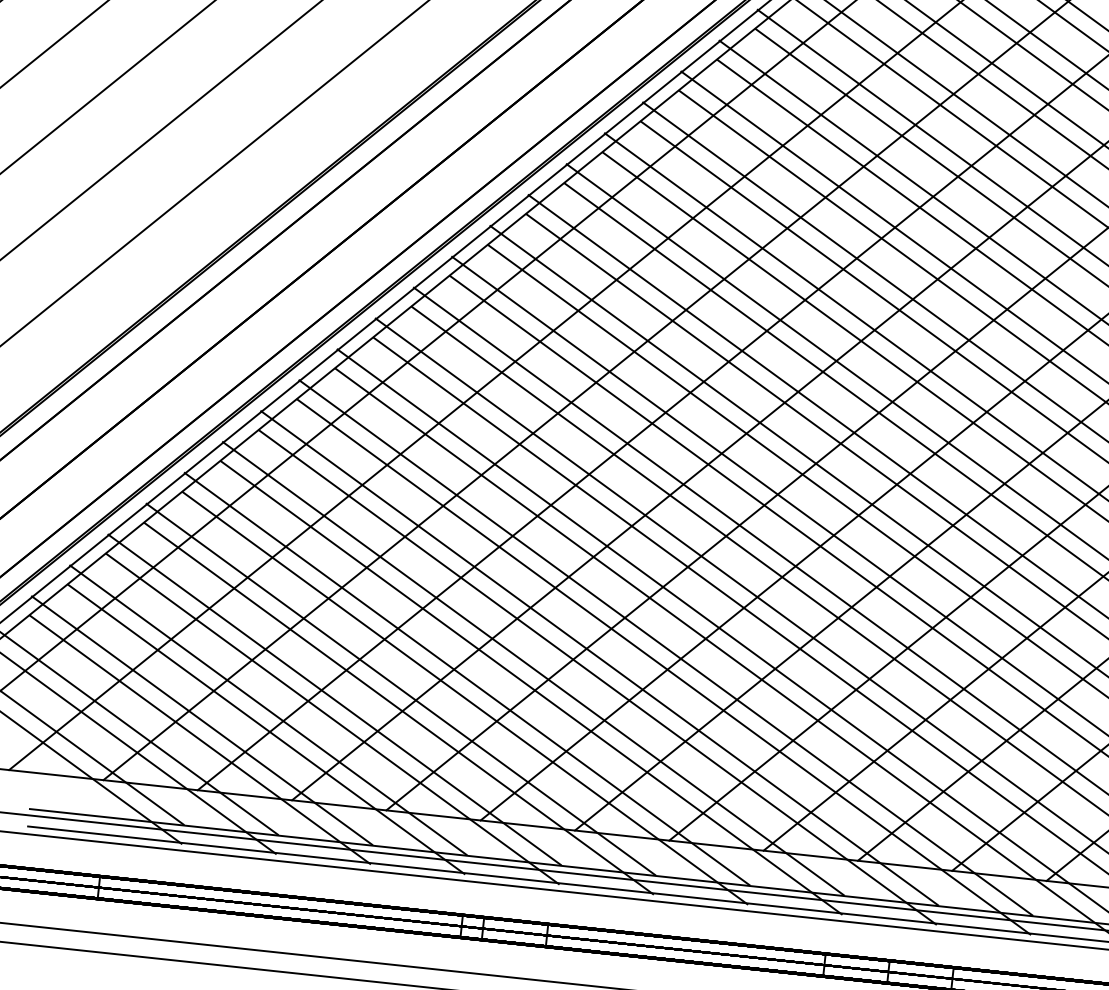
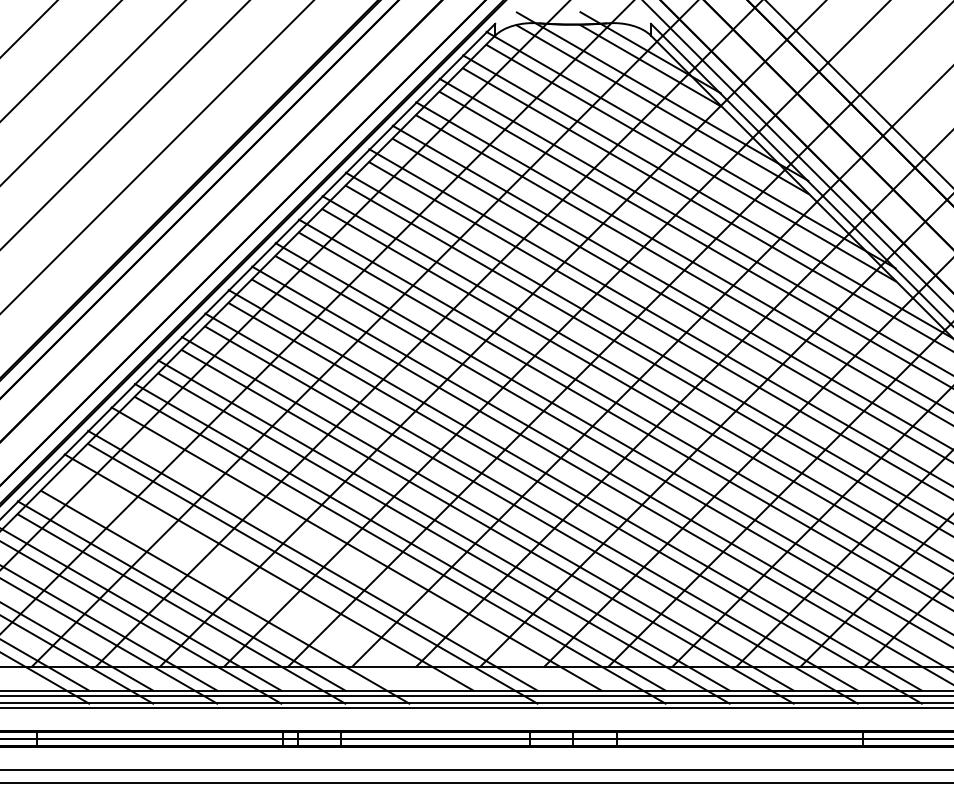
line: (597, 676) -> (356, 561), removed
line: (401, 688) -> (225, 583), removed
line: (464, 698) -> (268, 585), removed

